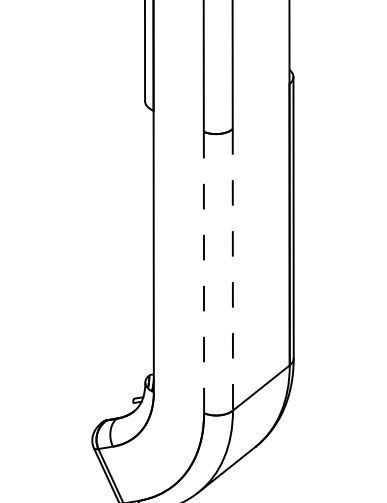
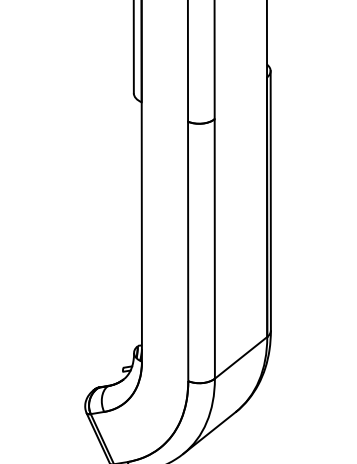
line: (232, 269) -> (214, 248), dashed -> solid
line: (204, 272) -> (188, 251), dashed -> solid

